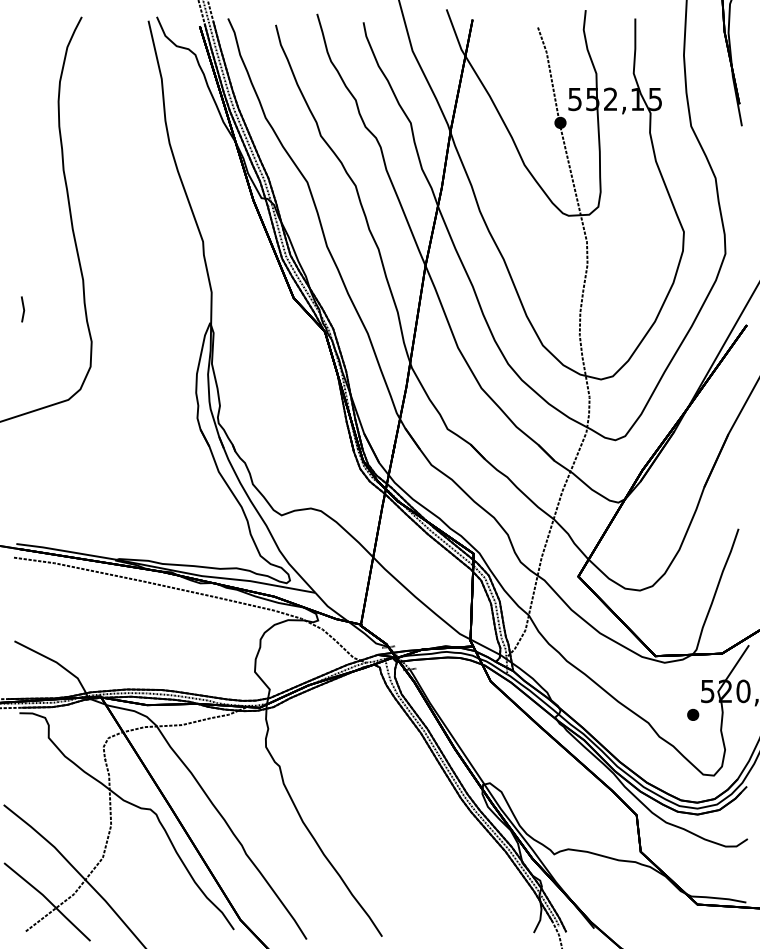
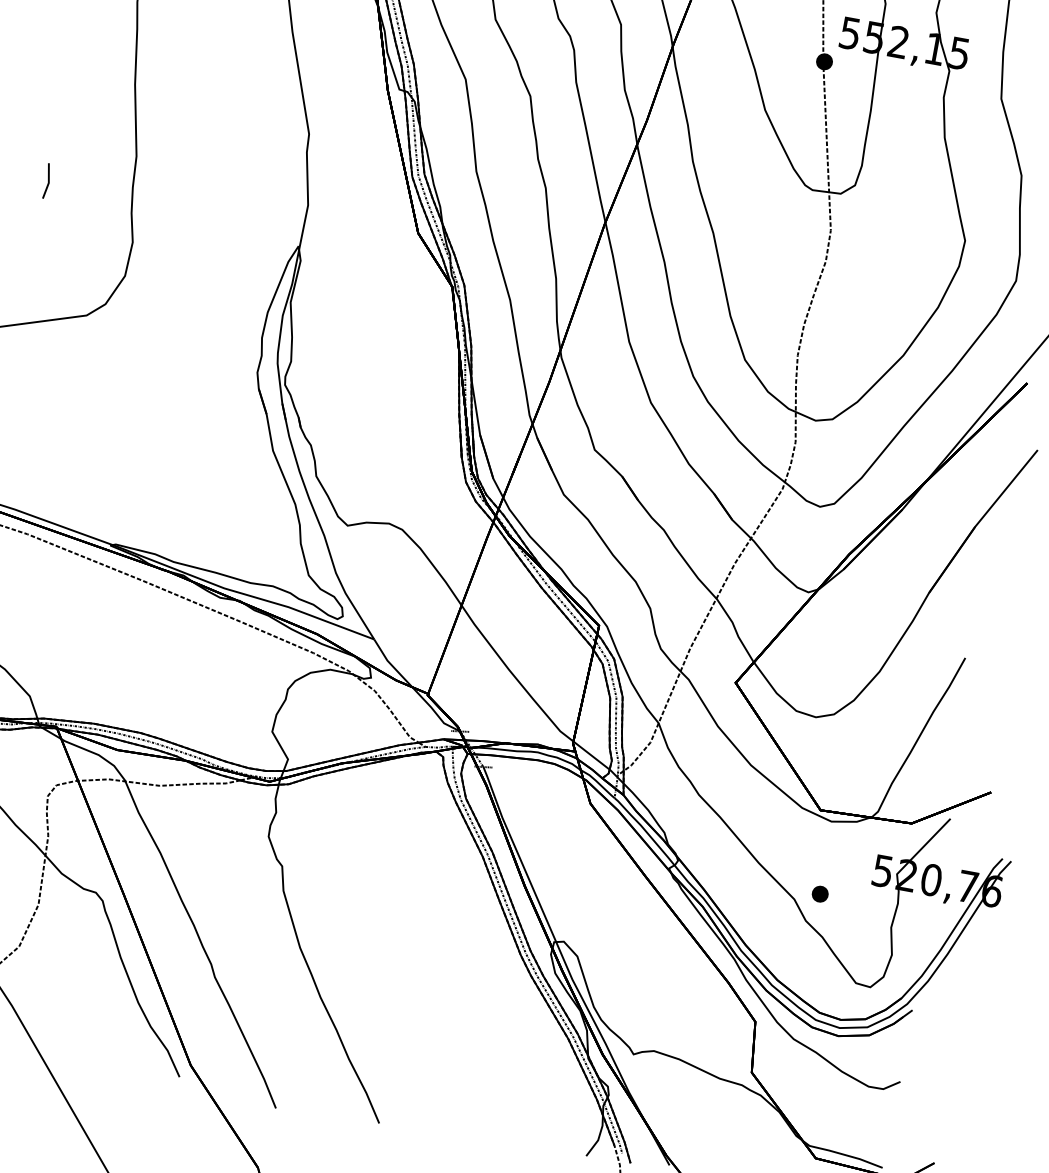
part: (693, 714) -> (820, 893), moved

